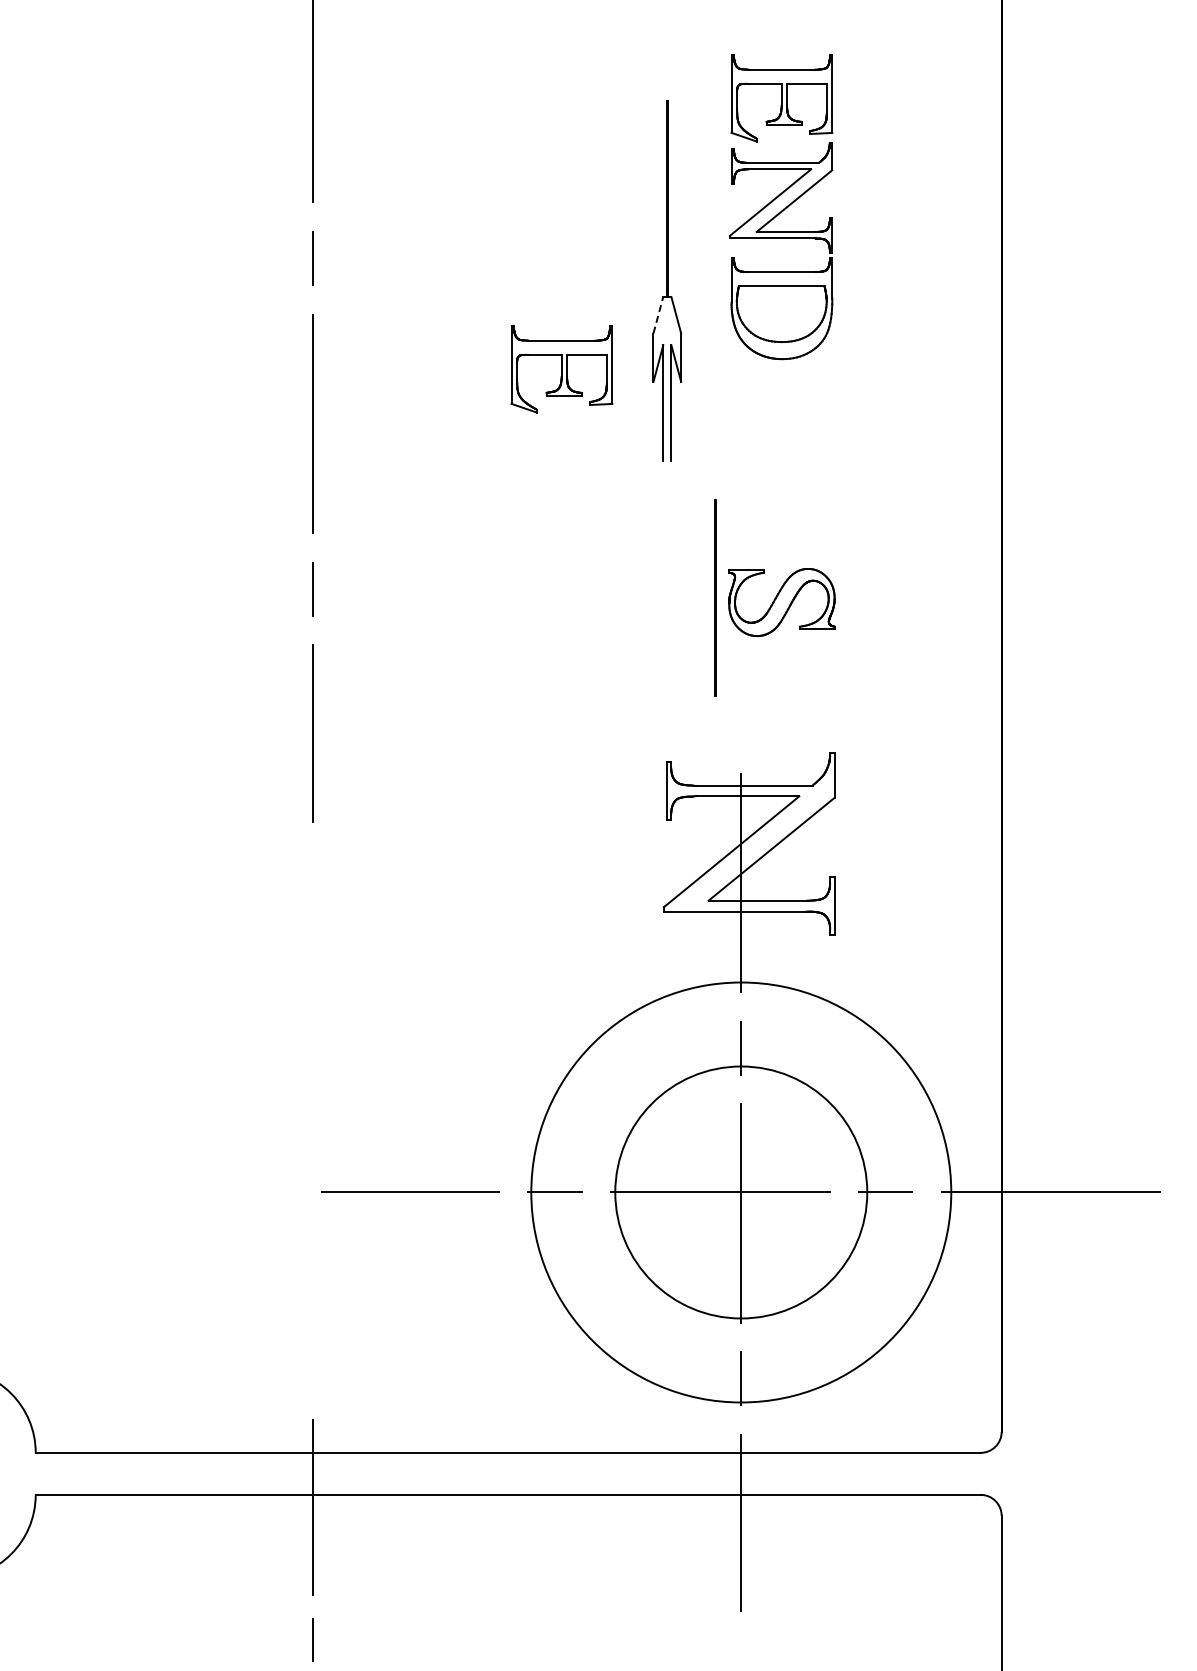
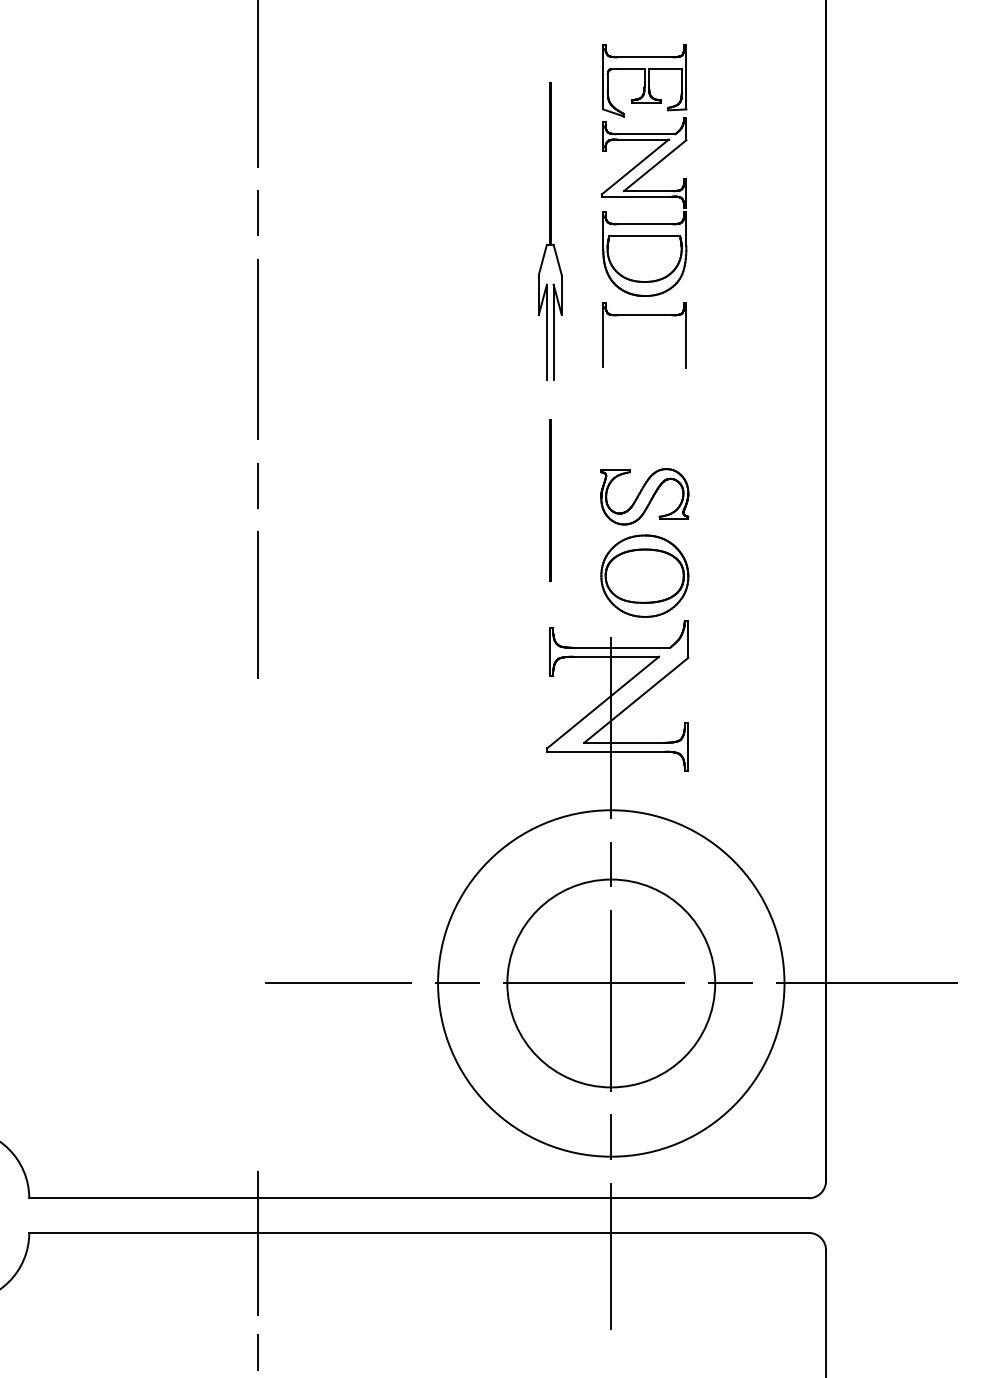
line: (658, 315) -> (542, 260), dashed -> solid
part: (561, 369) -> (462, 304), removed
part: (781, 382) -> (644, 315), added
line: (715, 597) -> (550, 500), moved
part: (781, 698) -> (644, 575), added

